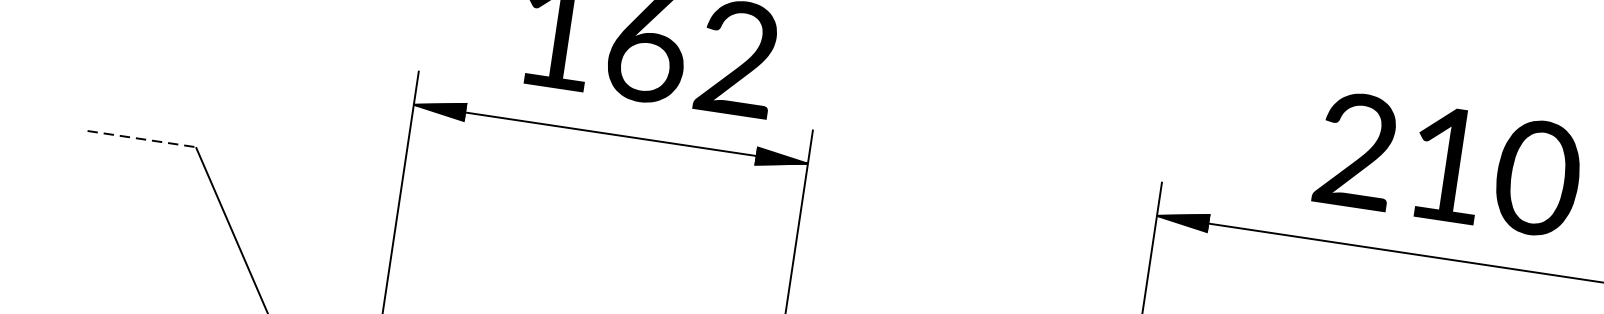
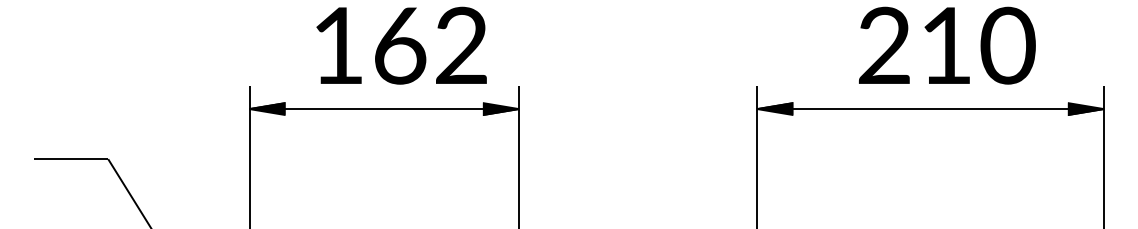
line: (142, 139) -> (71, 159), dashed -> solid

